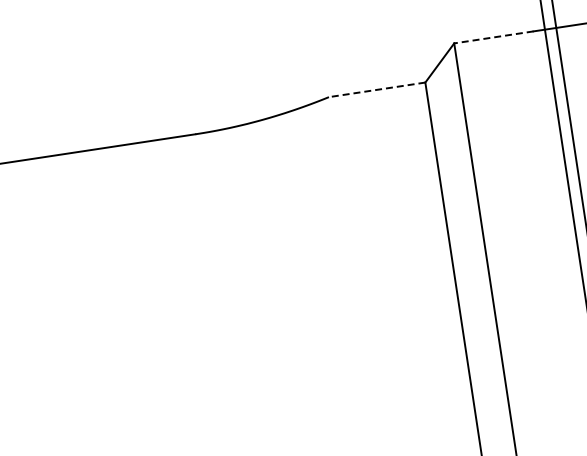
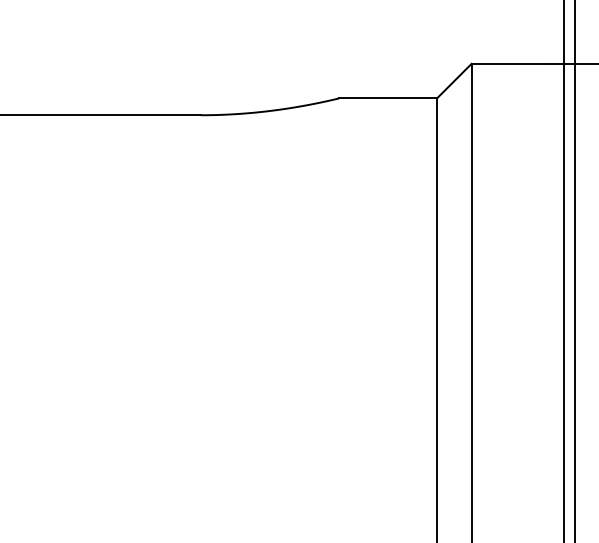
line: (493, 37) -> (511, 63), dashed -> solid
line: (376, 90) -> (387, 98), dashed -> solid

